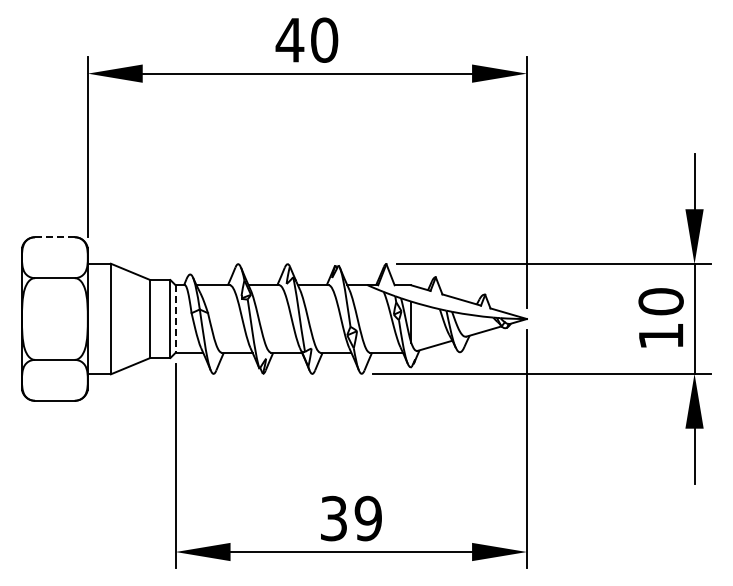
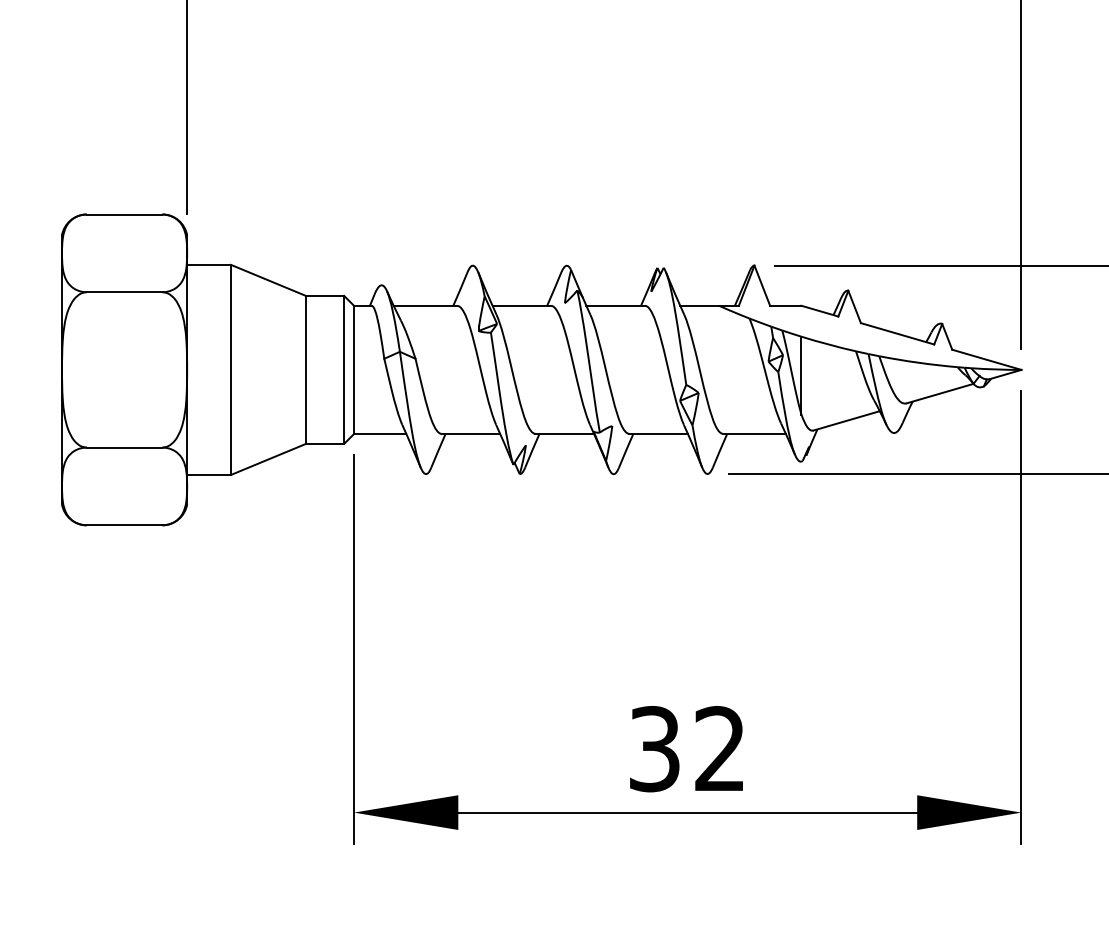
line: (54, 237) -> (123, 214), dashed -> solid
line: (175, 319) -> (353, 370), dashed -> solid
text: (367, 518) -> (718, 748), 39 -> 32

